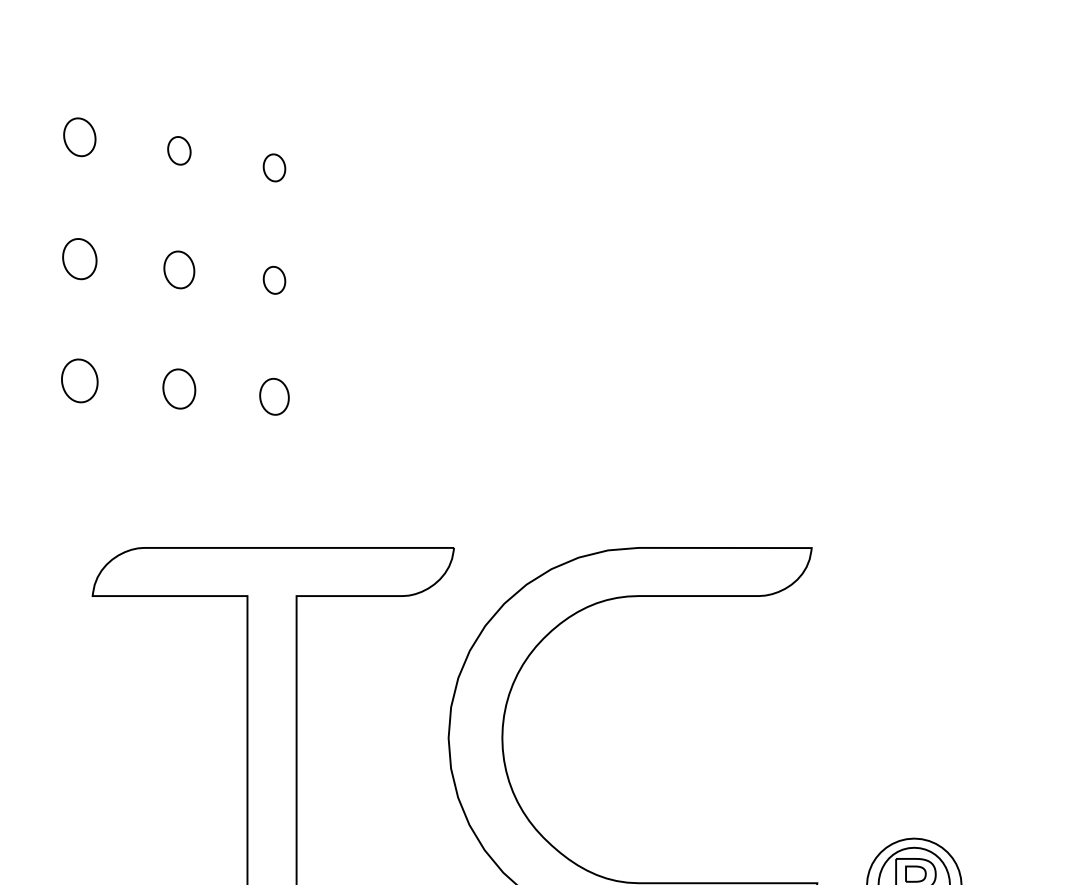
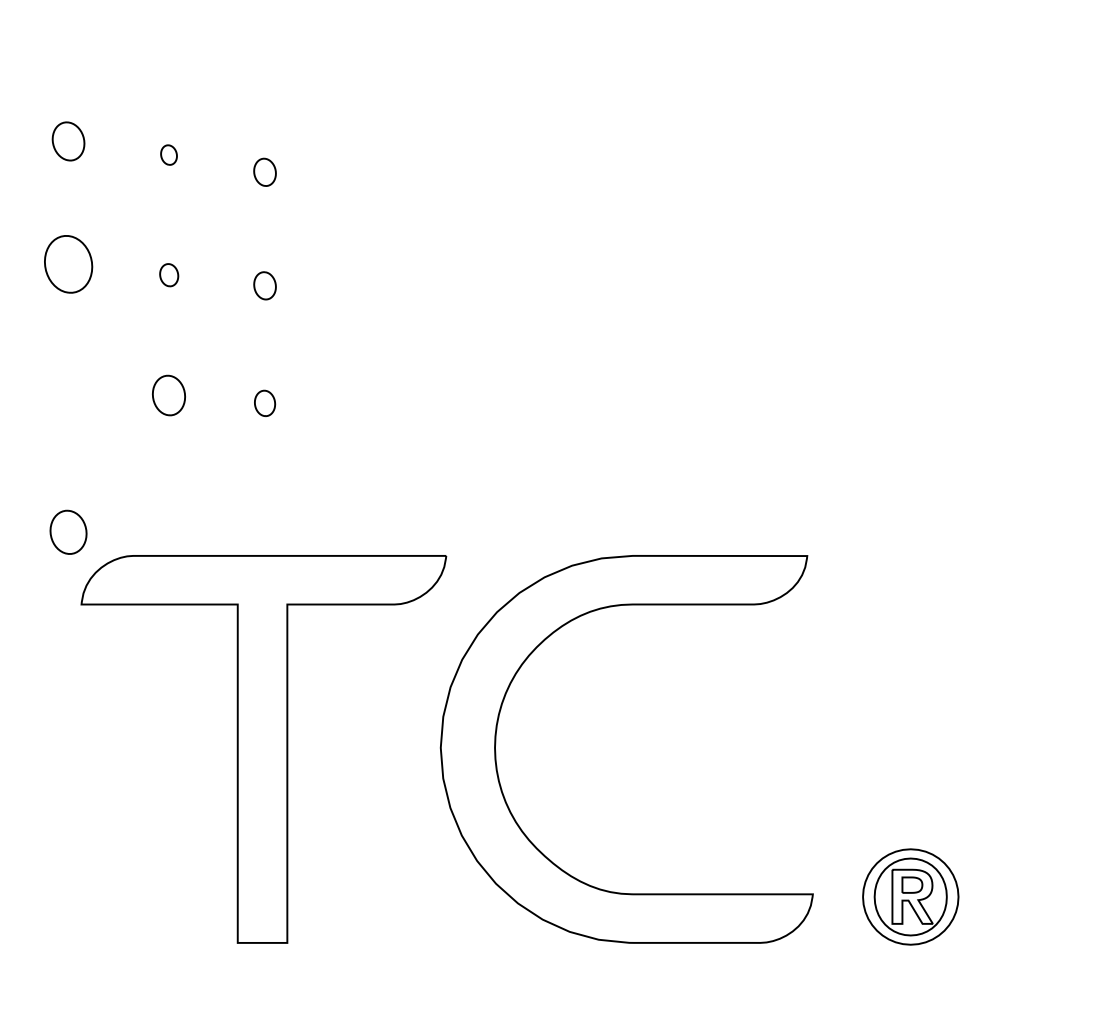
part: (178, 150) -> (168, 154), size x0.7
part: (79, 259) -> (68, 264), size x1.4
part: (179, 269) -> (169, 274), size x0.6
part: (79, 380) -> (68, 531), moved
part: (273, 396) -> (264, 403), size x0.7

